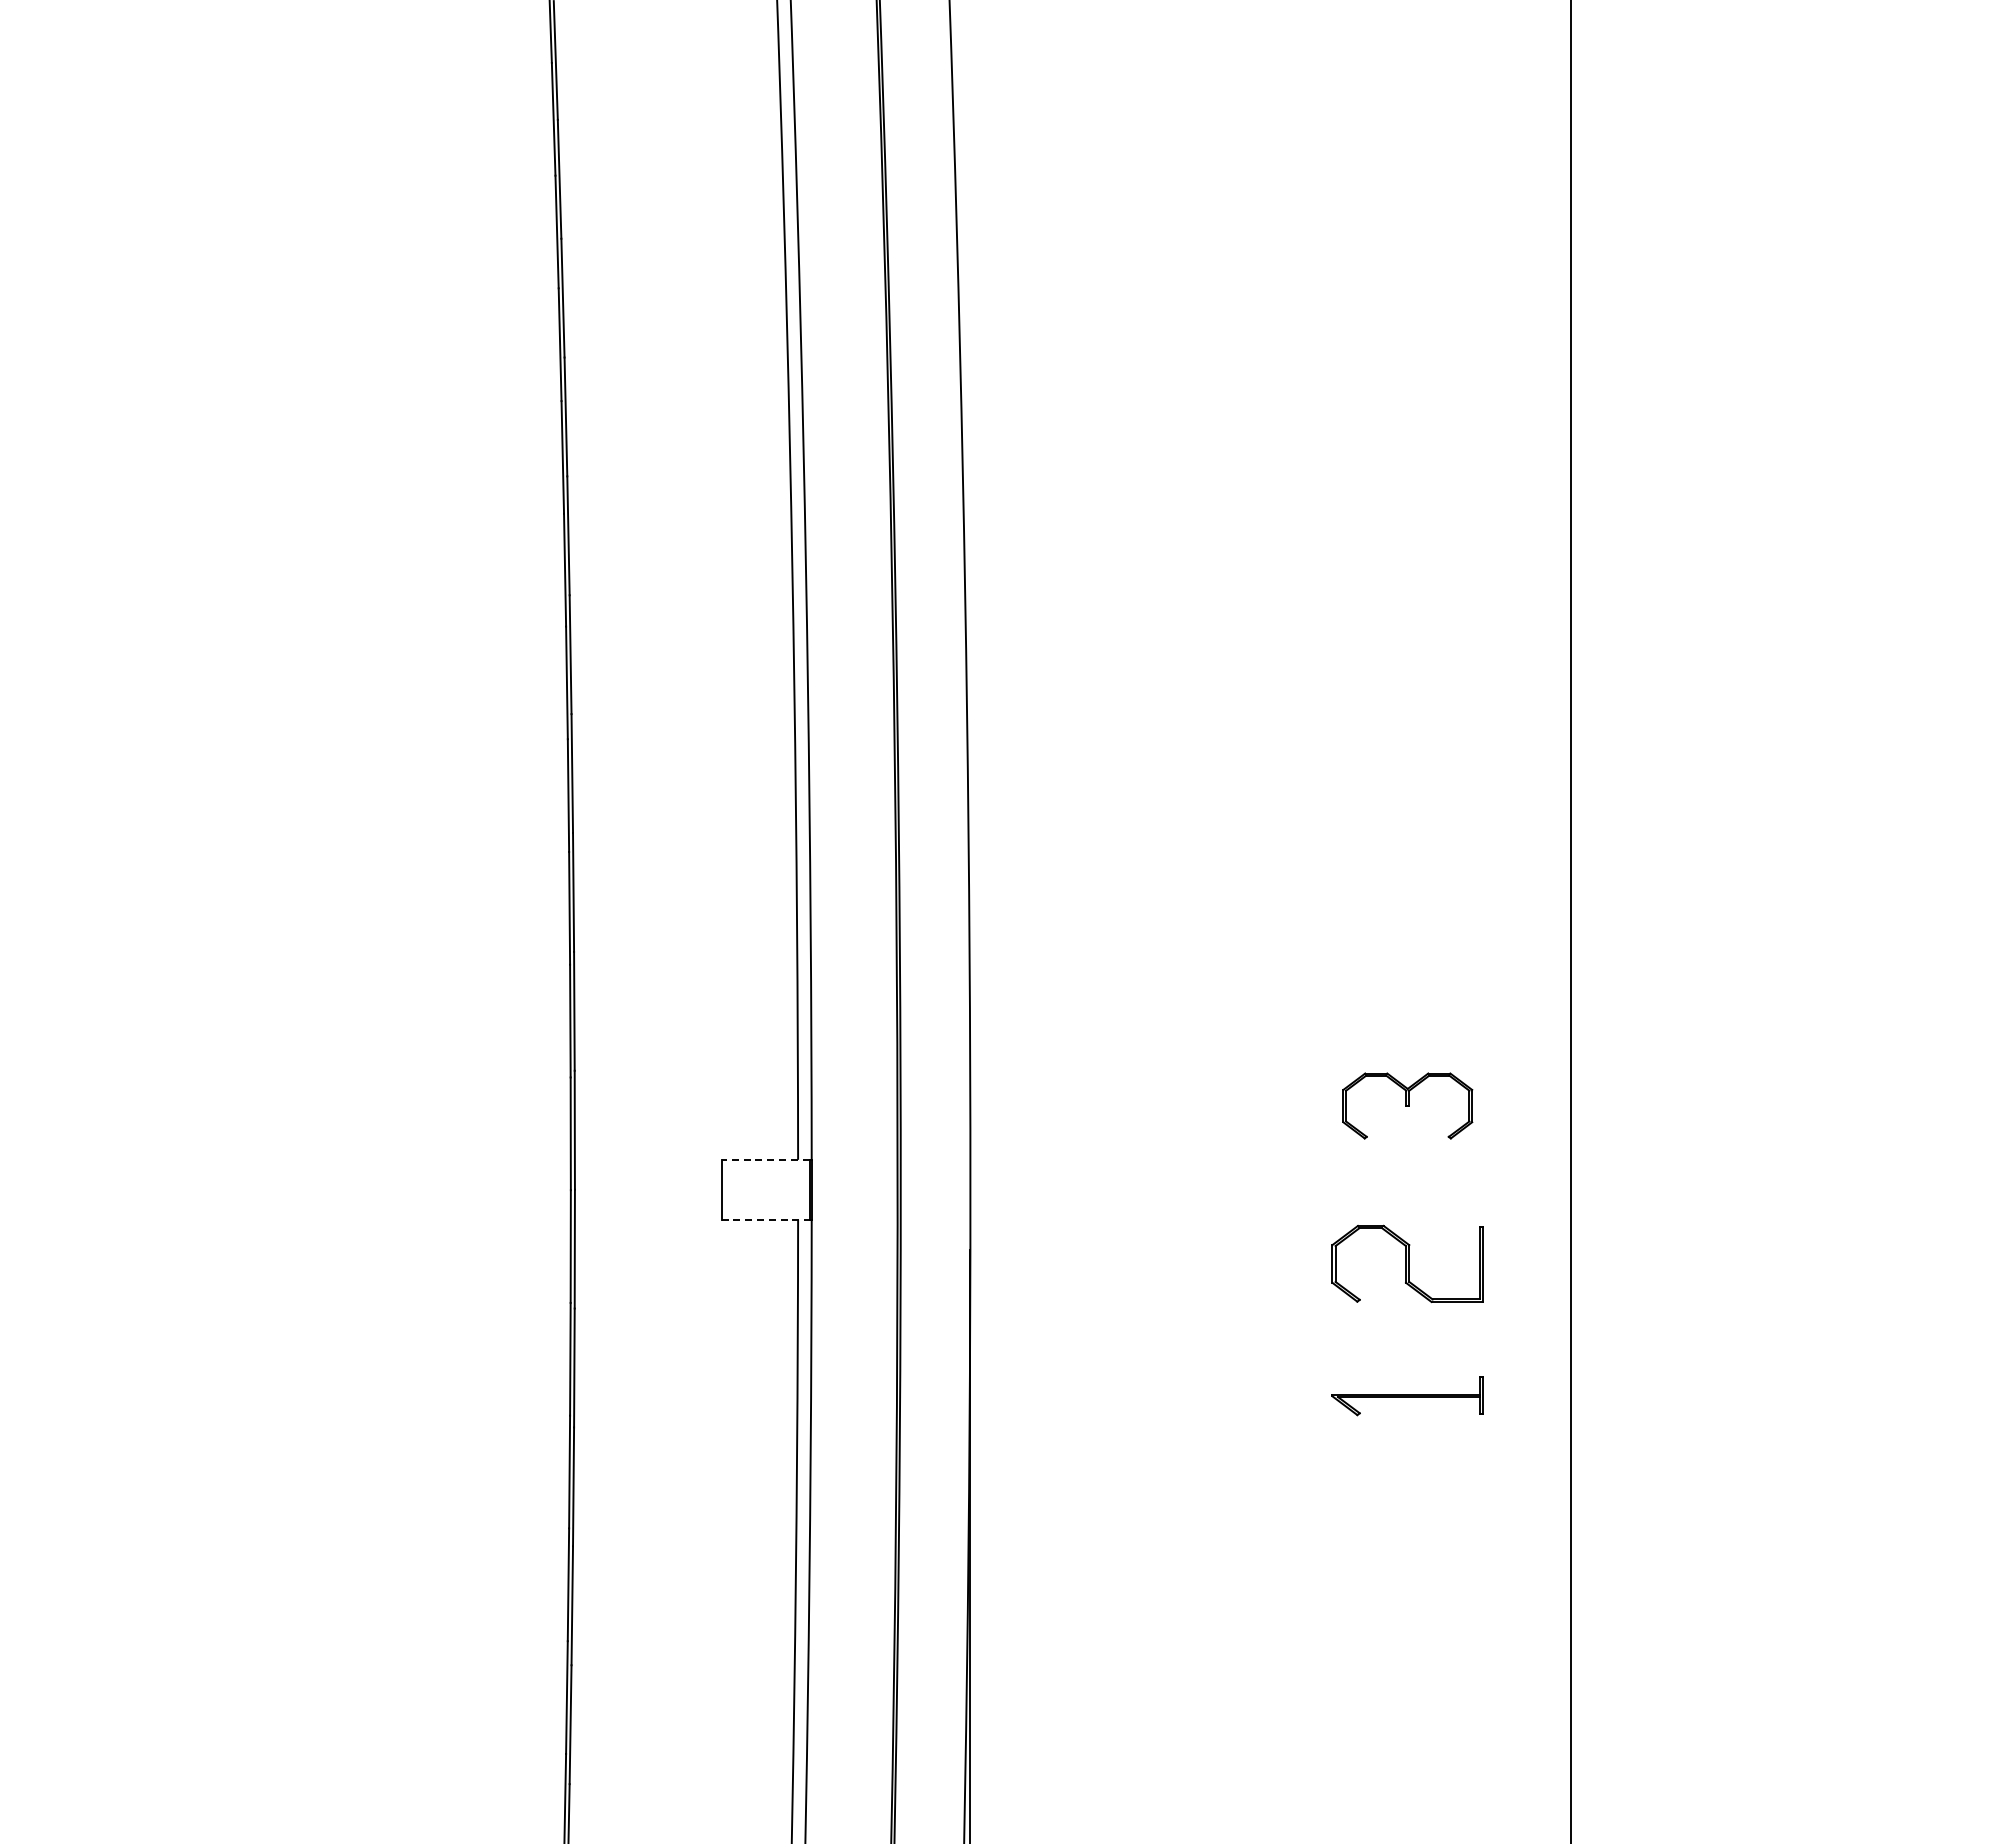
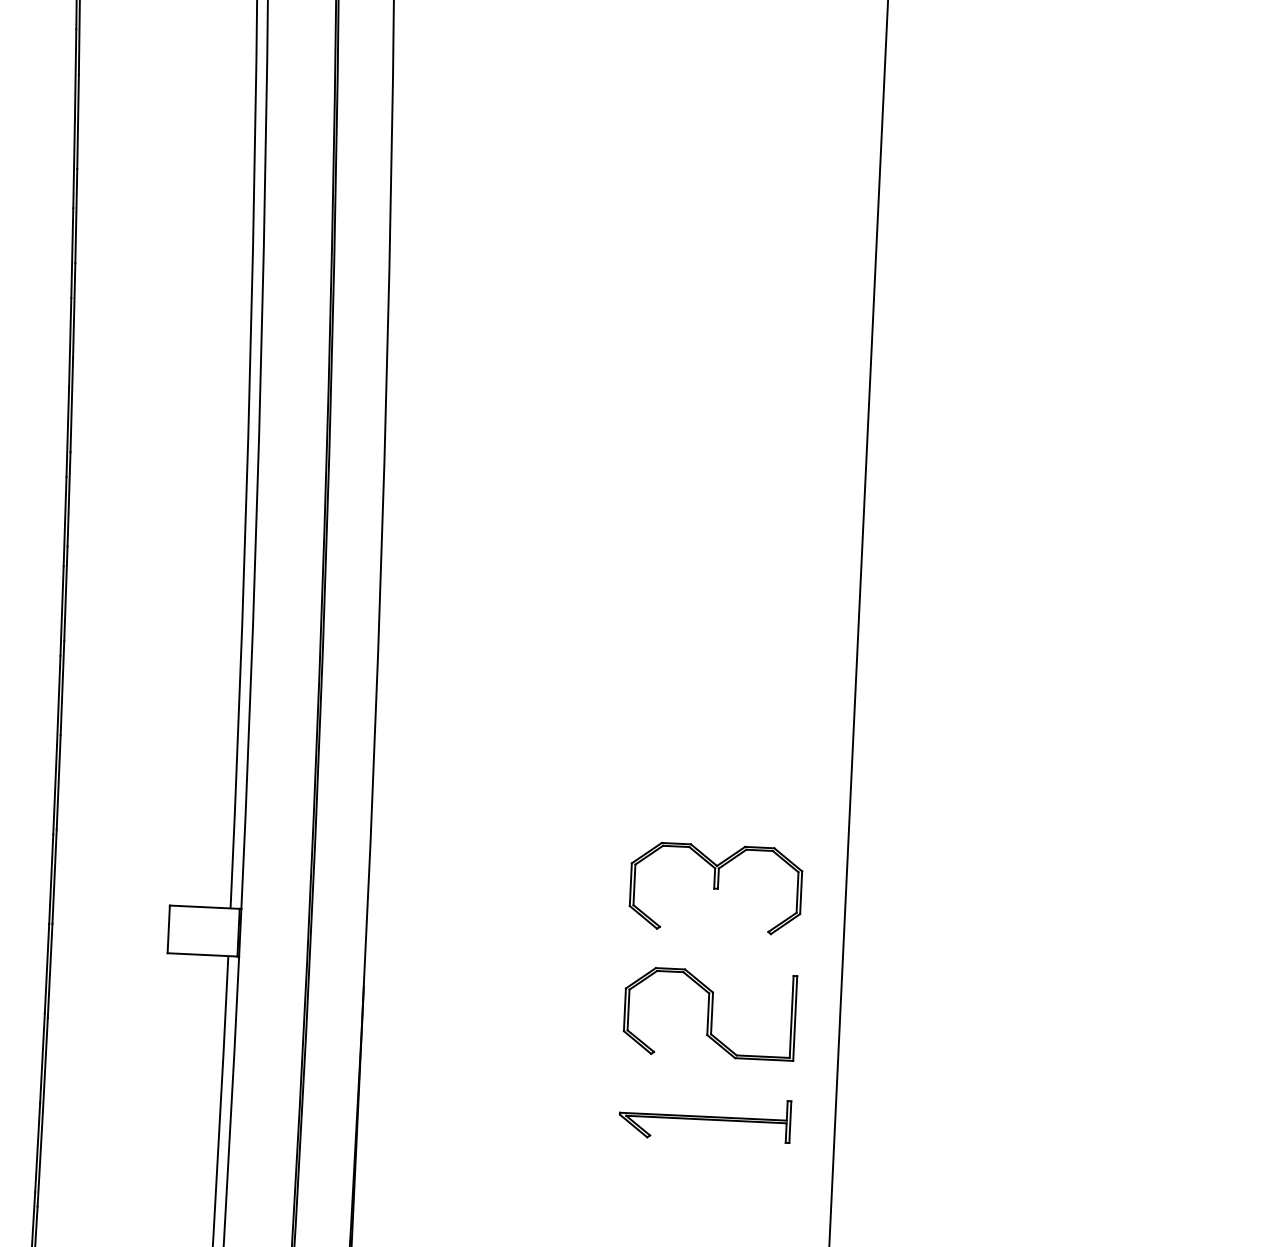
part: (1407, 1105) -> (715, 888), size x1.67
line: (765, 1159) -> (204, 906), dashed -> solid
line: (766, 1219) -> (203, 954), dashed -> solid
part: (1407, 1263) -> (710, 1013), size x1.43
part: (1407, 1396) -> (705, 1118), size x1.43

